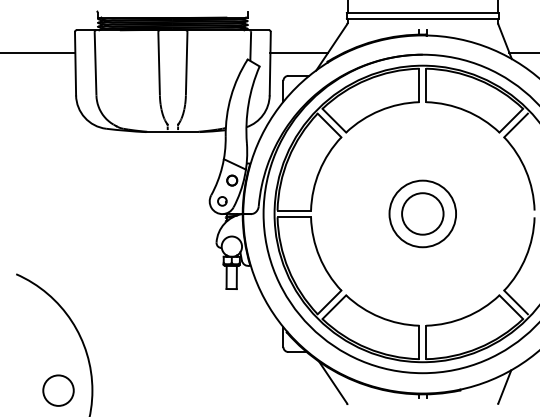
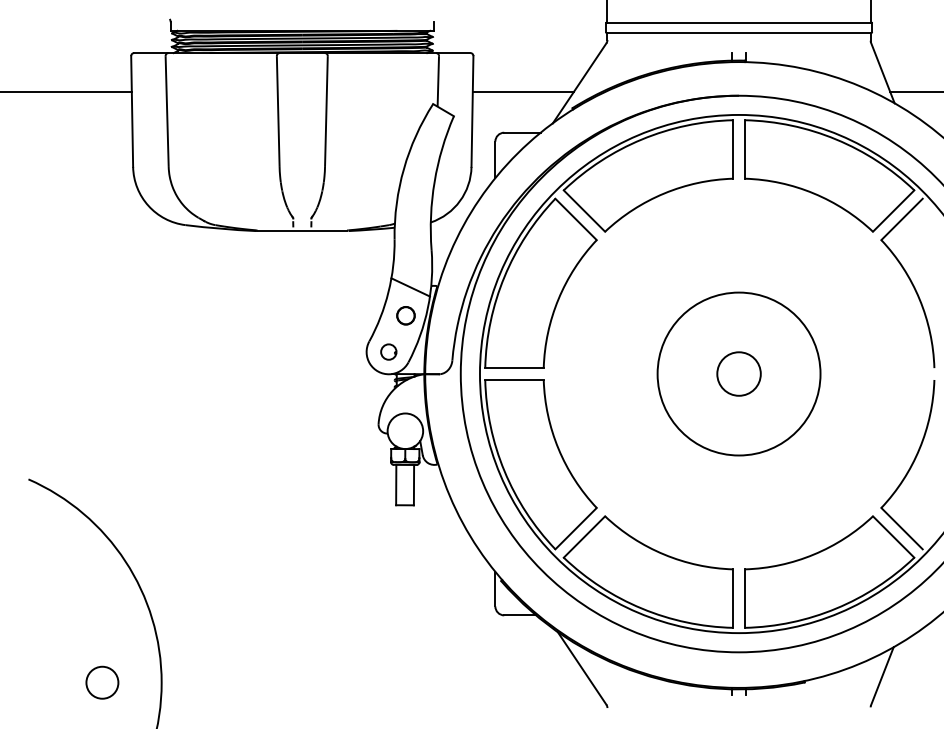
circle: (422, 213) -> (738, 373), size x0.6
circle: (422, 213) -> (738, 373), size x1.4
circle: (58, 390) -> (102, 682), size x0.6

